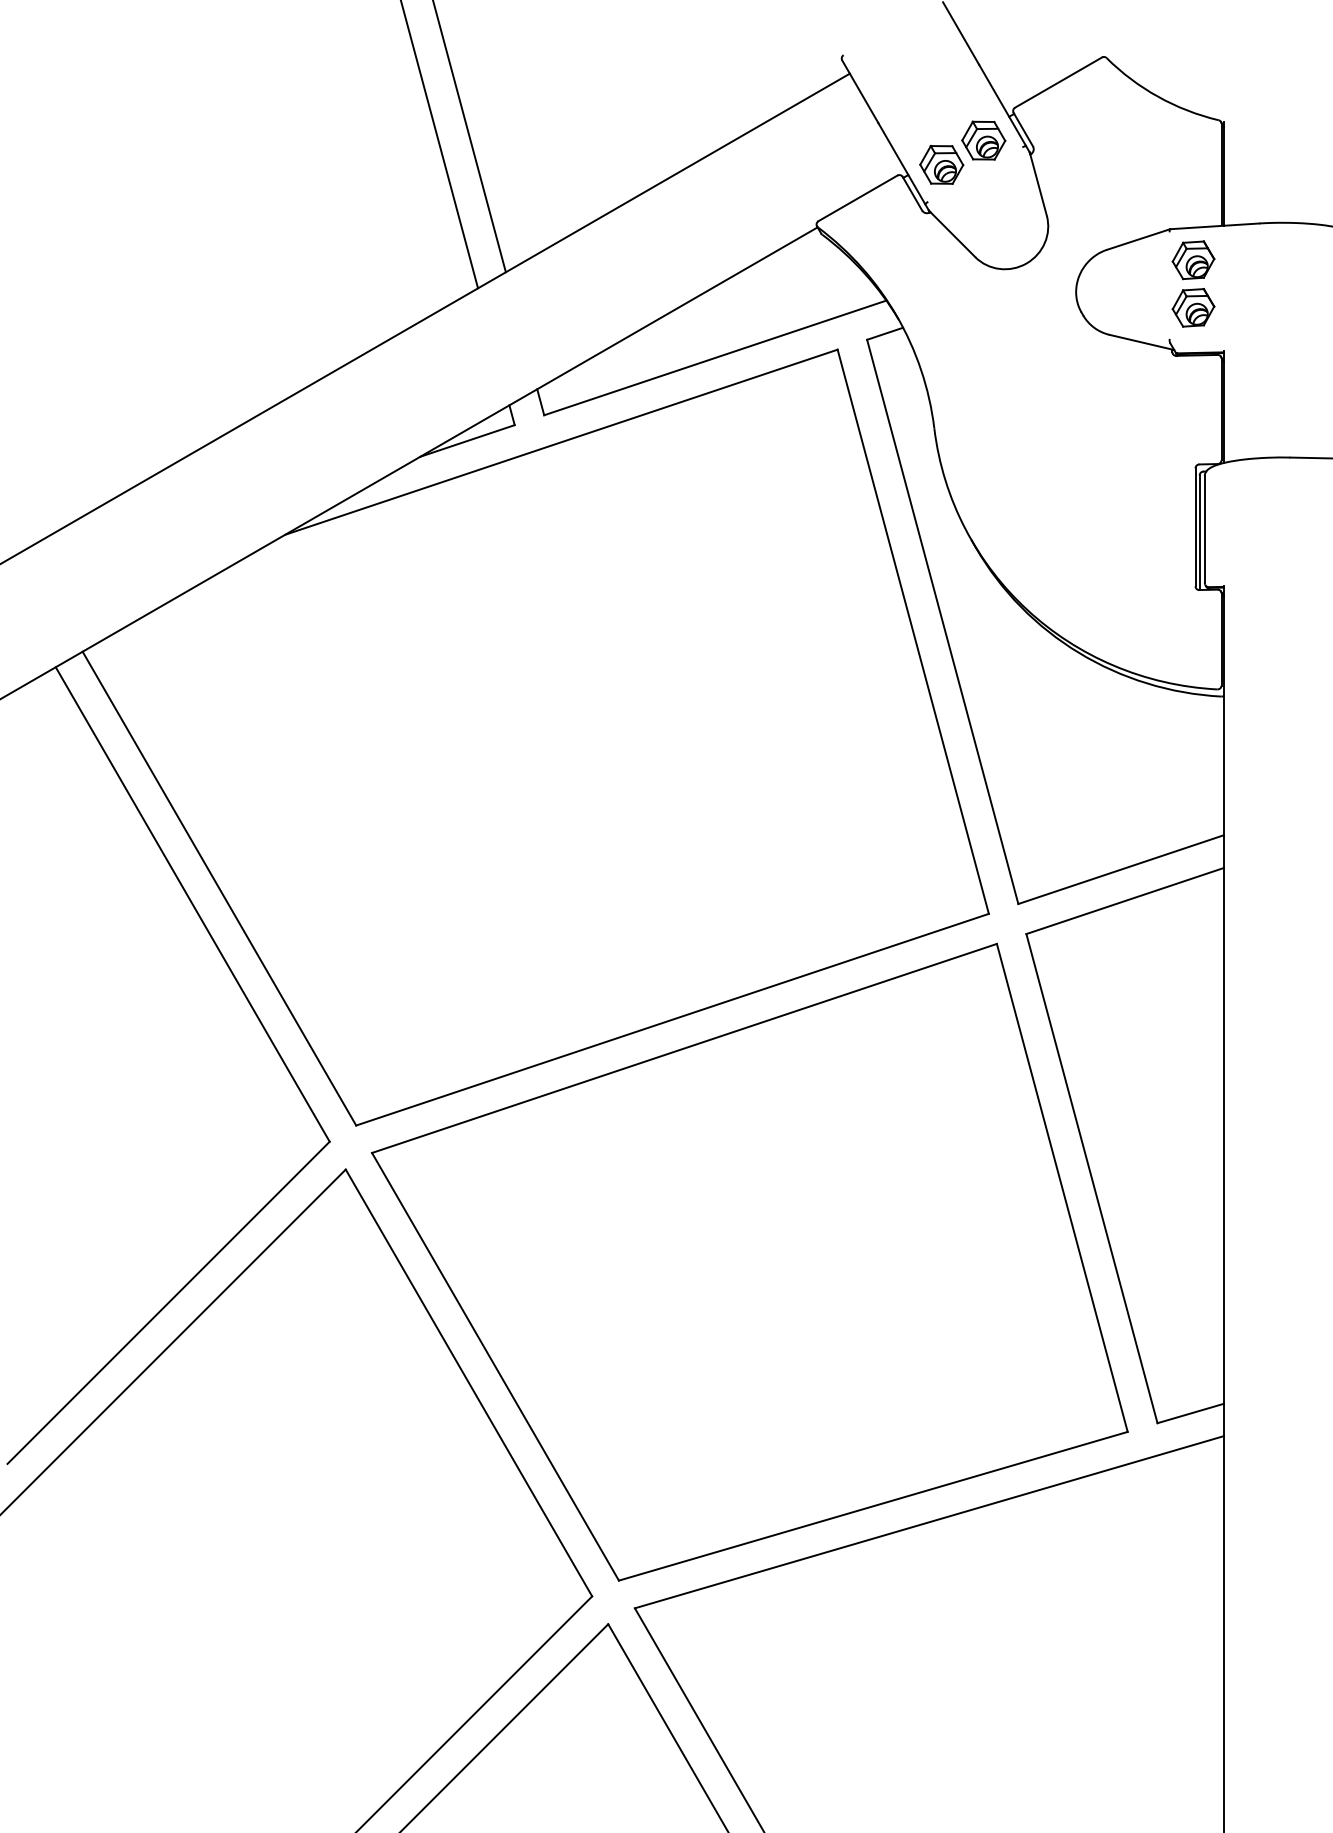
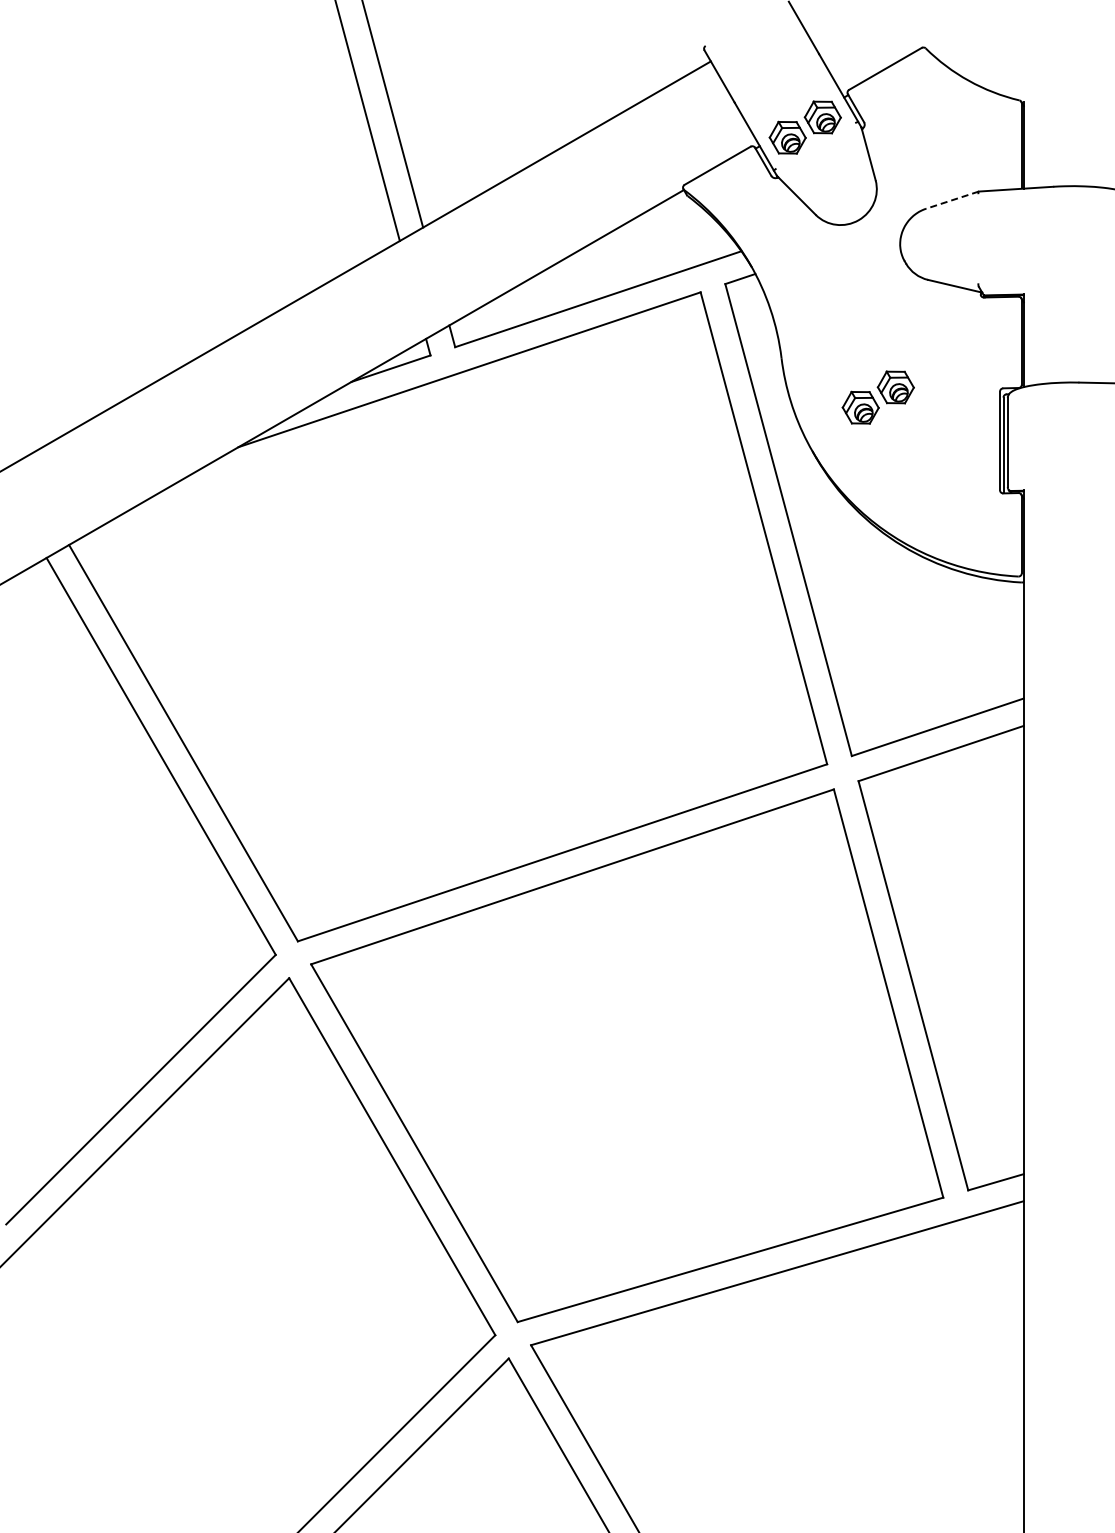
line: (1138, 239) -> (952, 200), solid -> dashed
part: (1192, 284) -> (997, 237), removed
part: (1049, 475) -> (877, 397), added

